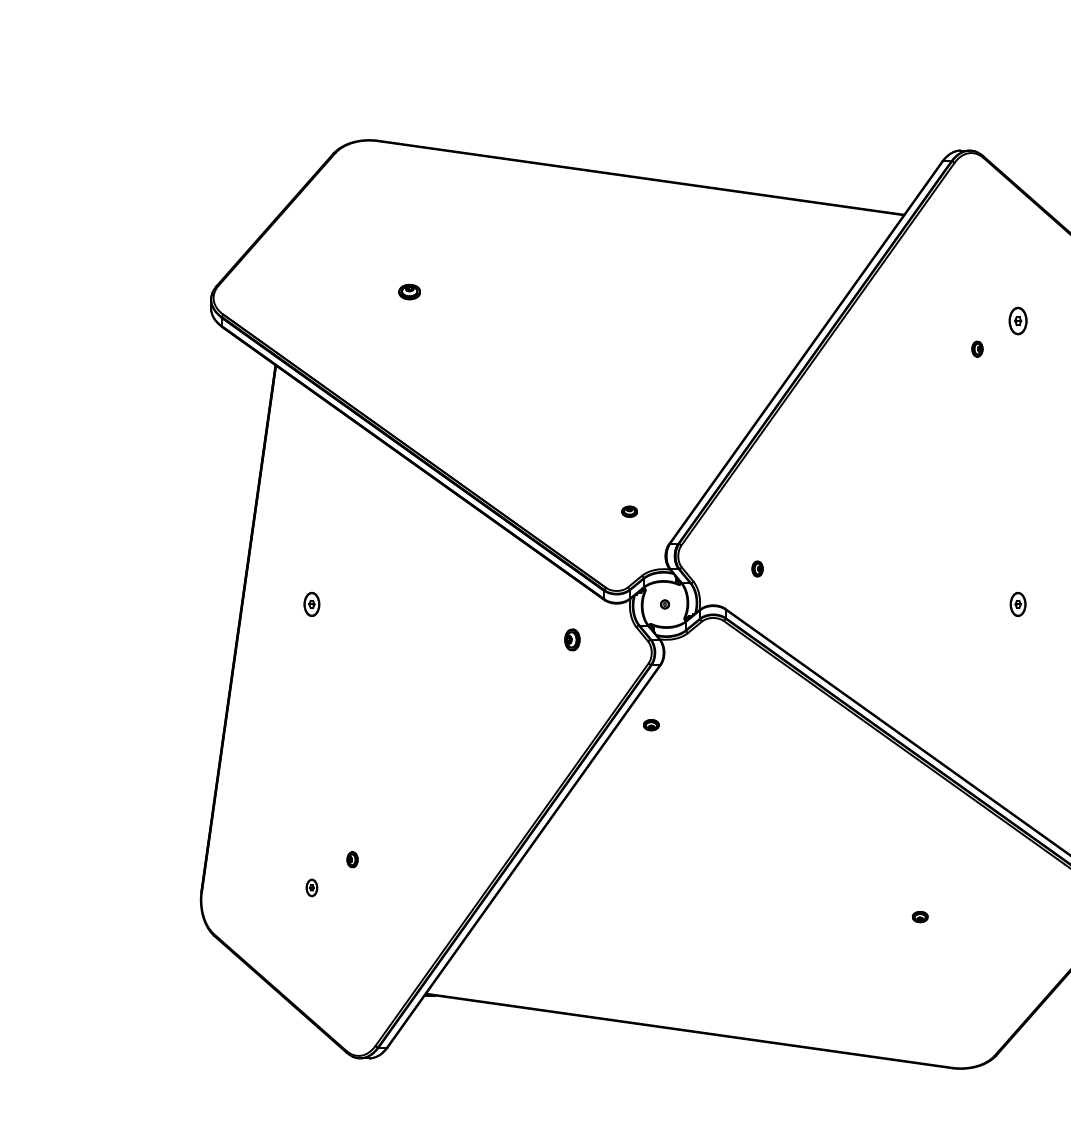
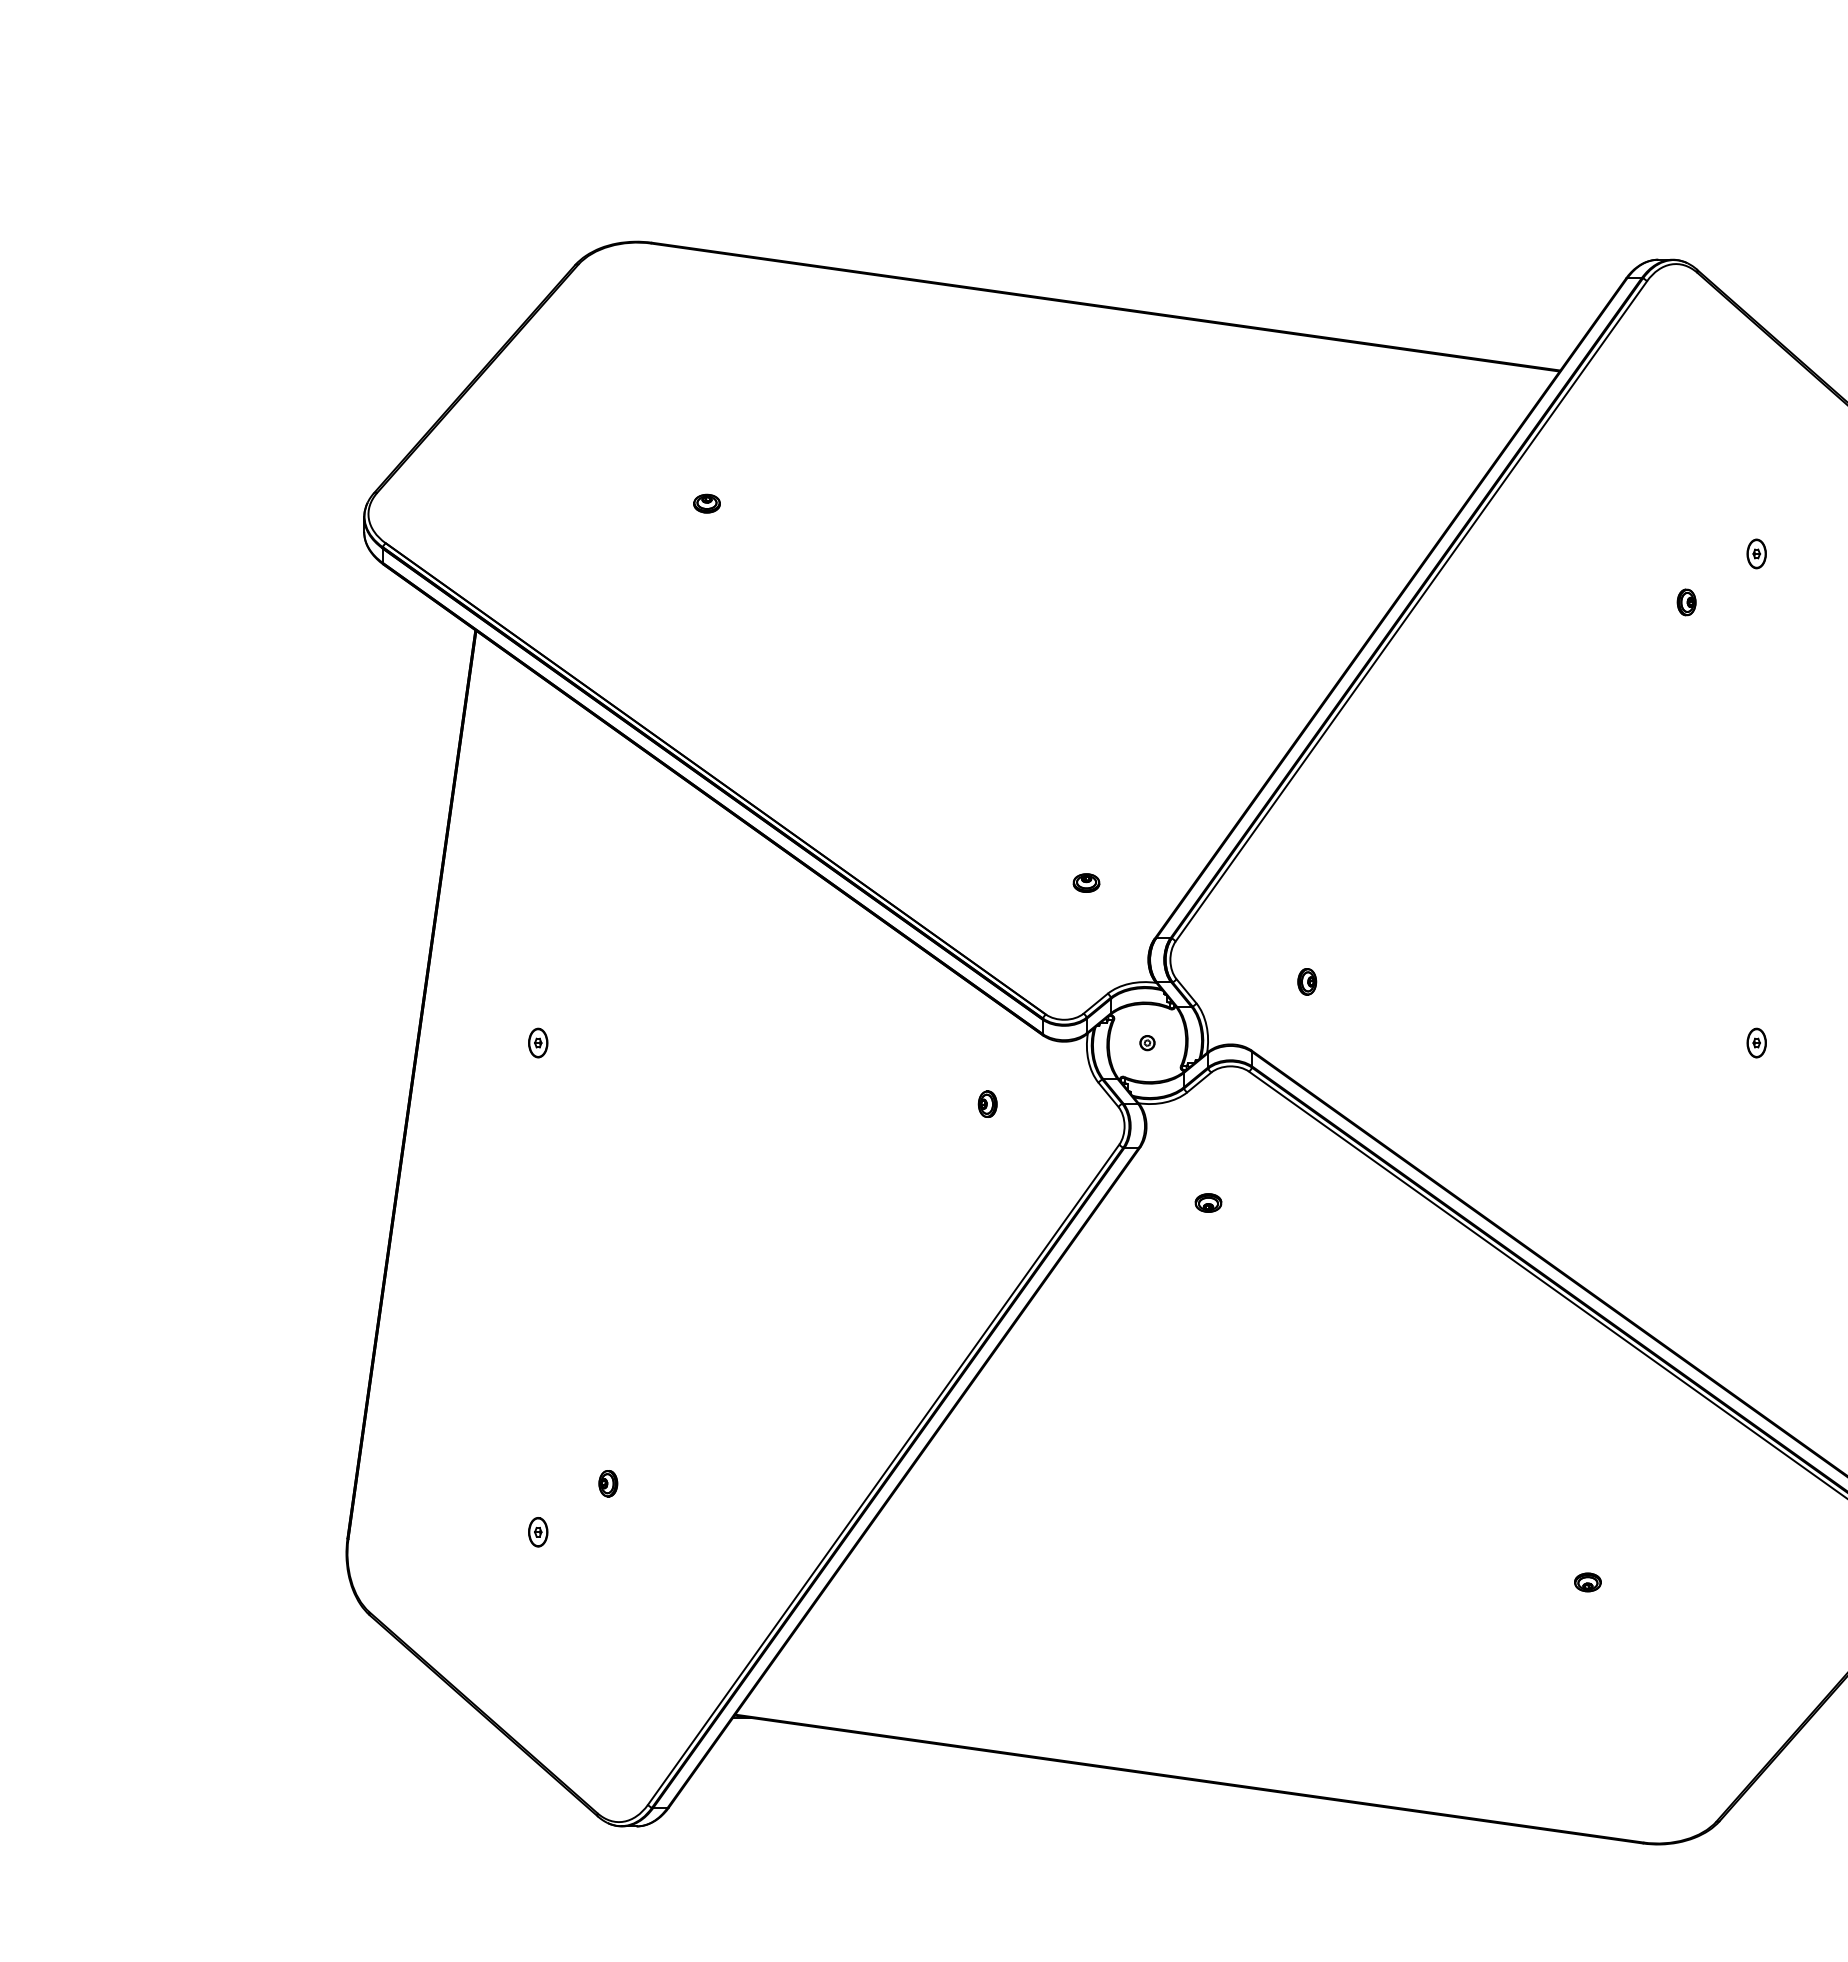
part: (409, 291) -> (706, 503), size x0.71
part: (1017, 320) -> (1755, 553), size x0.62
part: (311, 604) -> (537, 1043), size x0.71
part: (1017, 604) -> (1755, 1043), size x0.71
part: (572, 639) -> (987, 1103), size x0.71
part: (651, 725) -> (1208, 1203), moved

